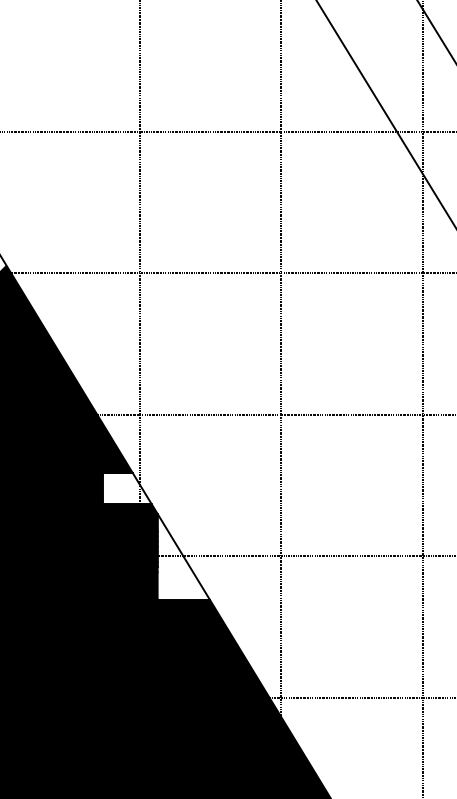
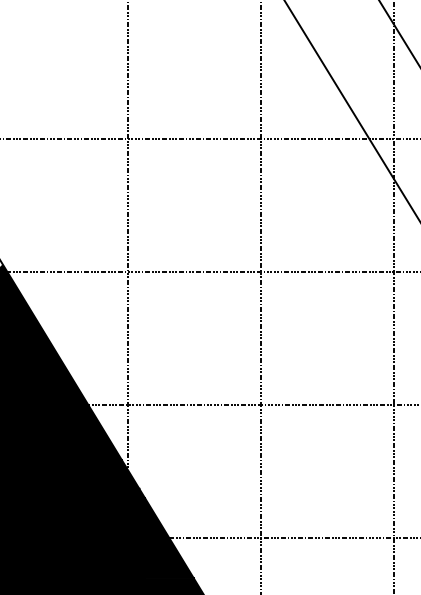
fill: (127, 488) -> (116, 474), added
fill: (183, 556) -> (169, 537), added

